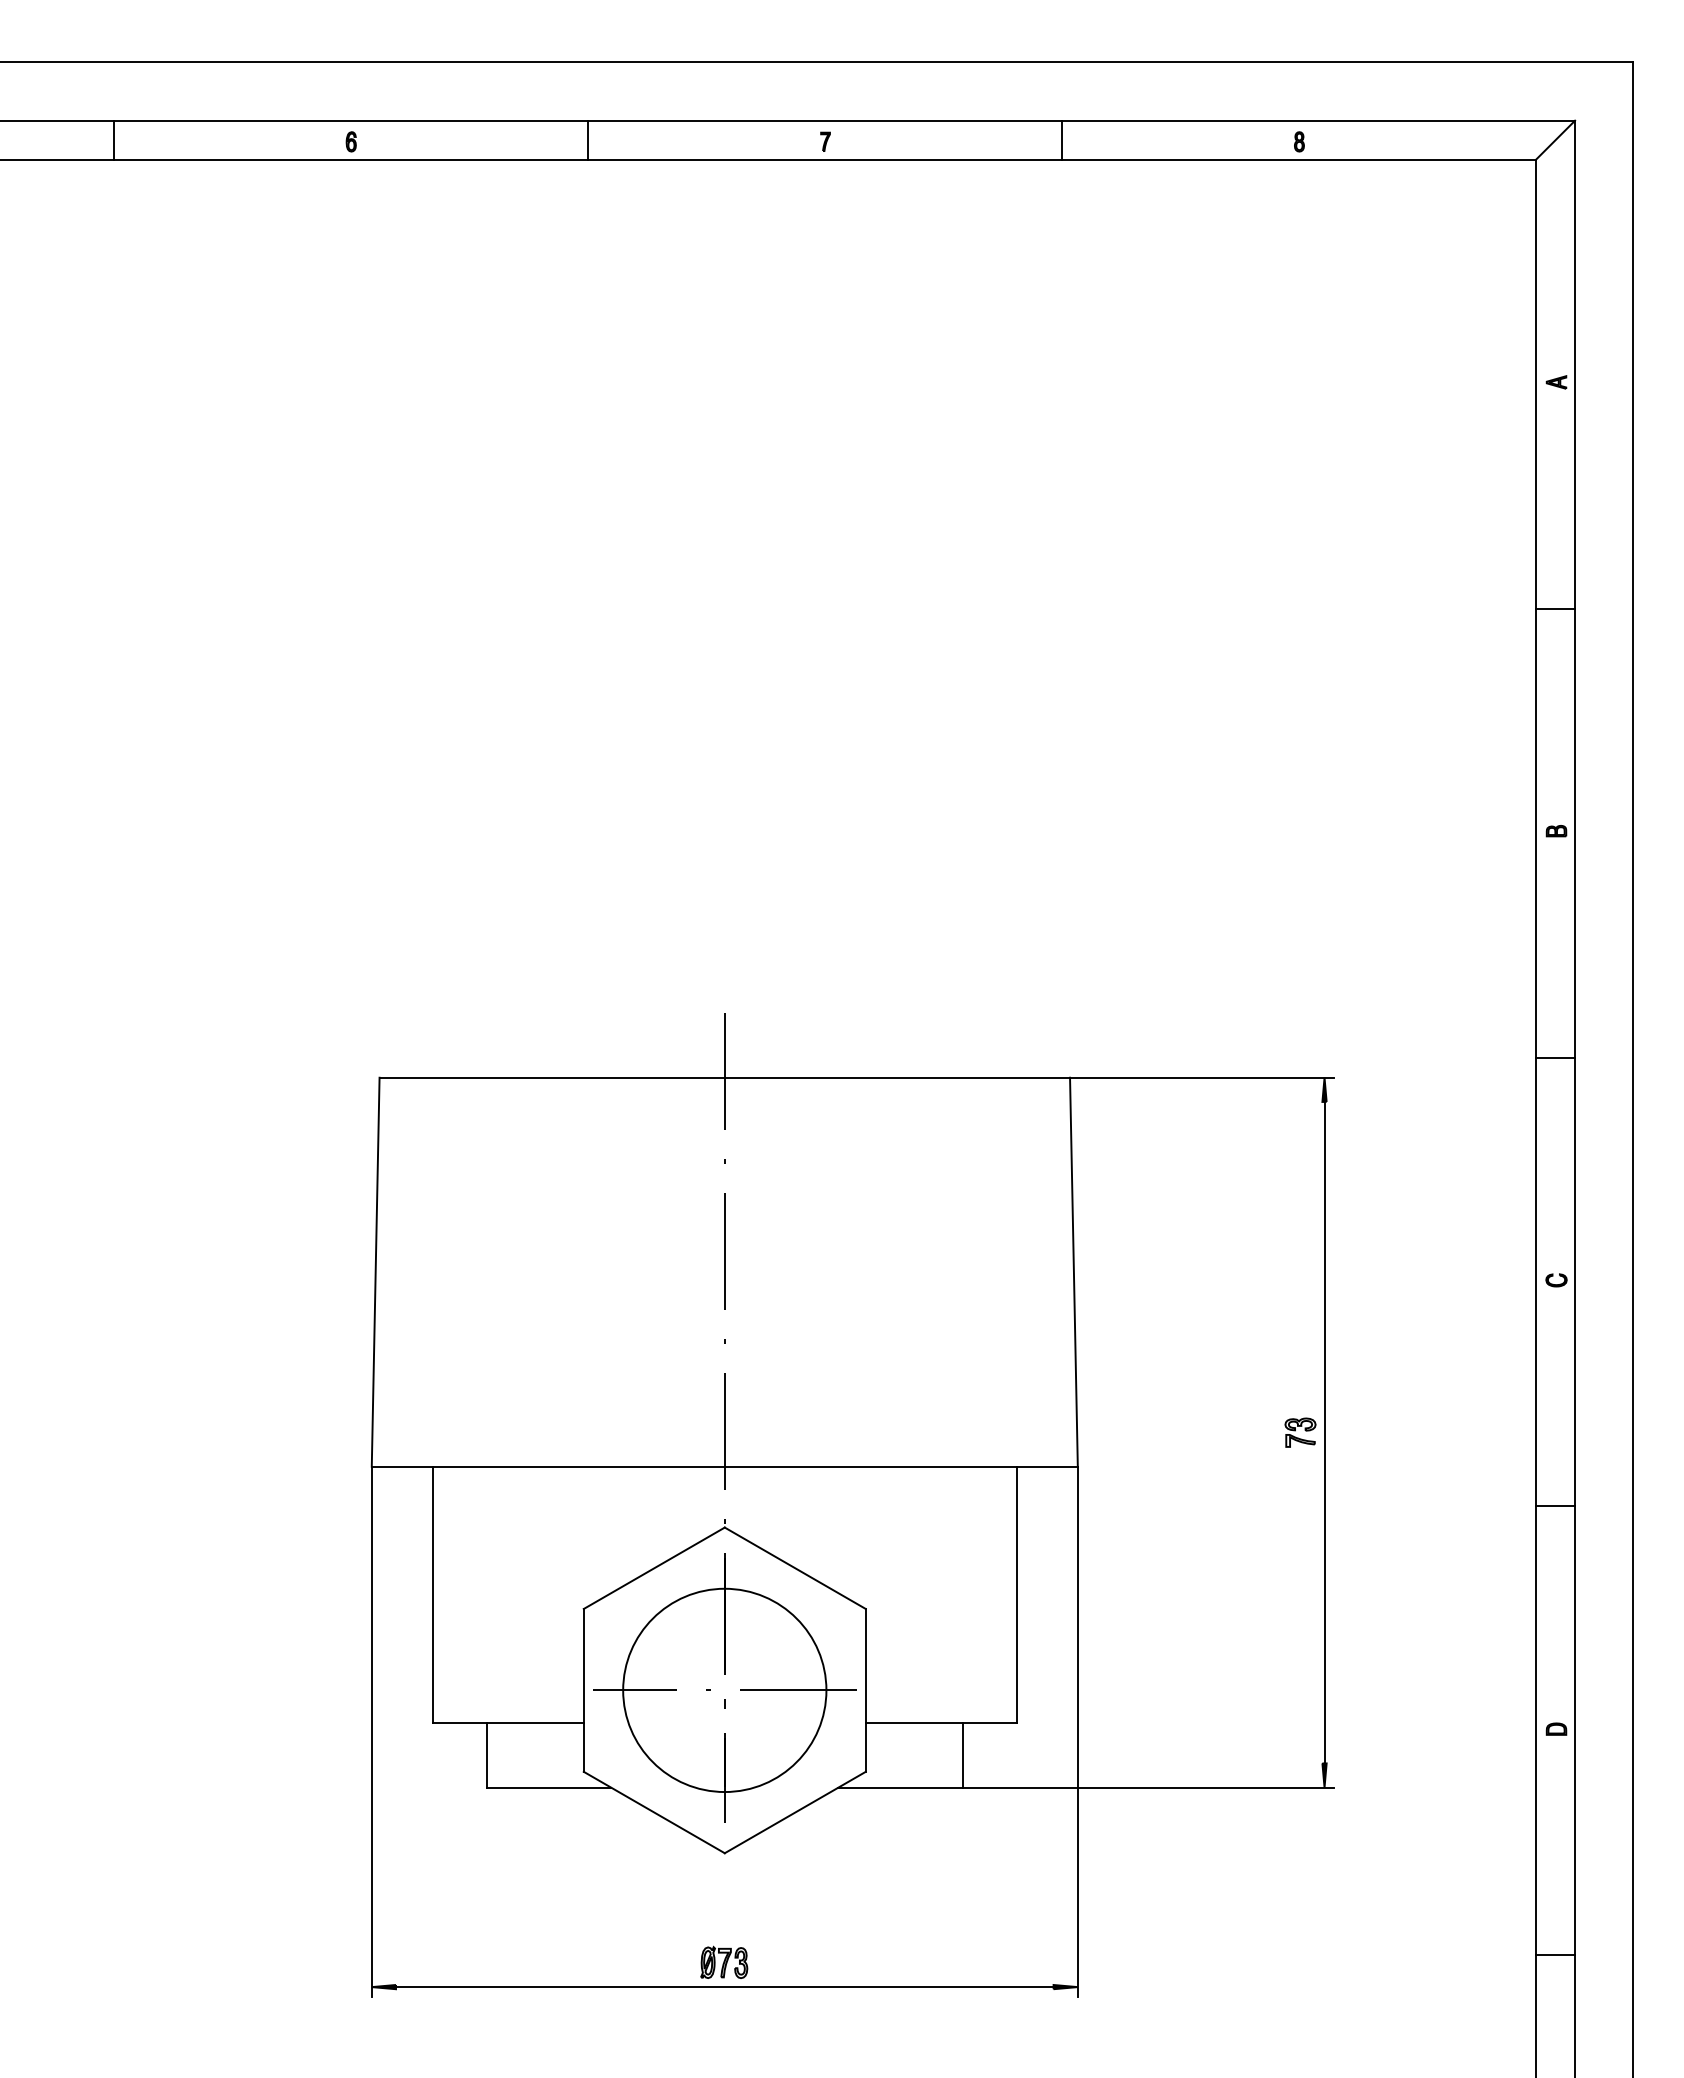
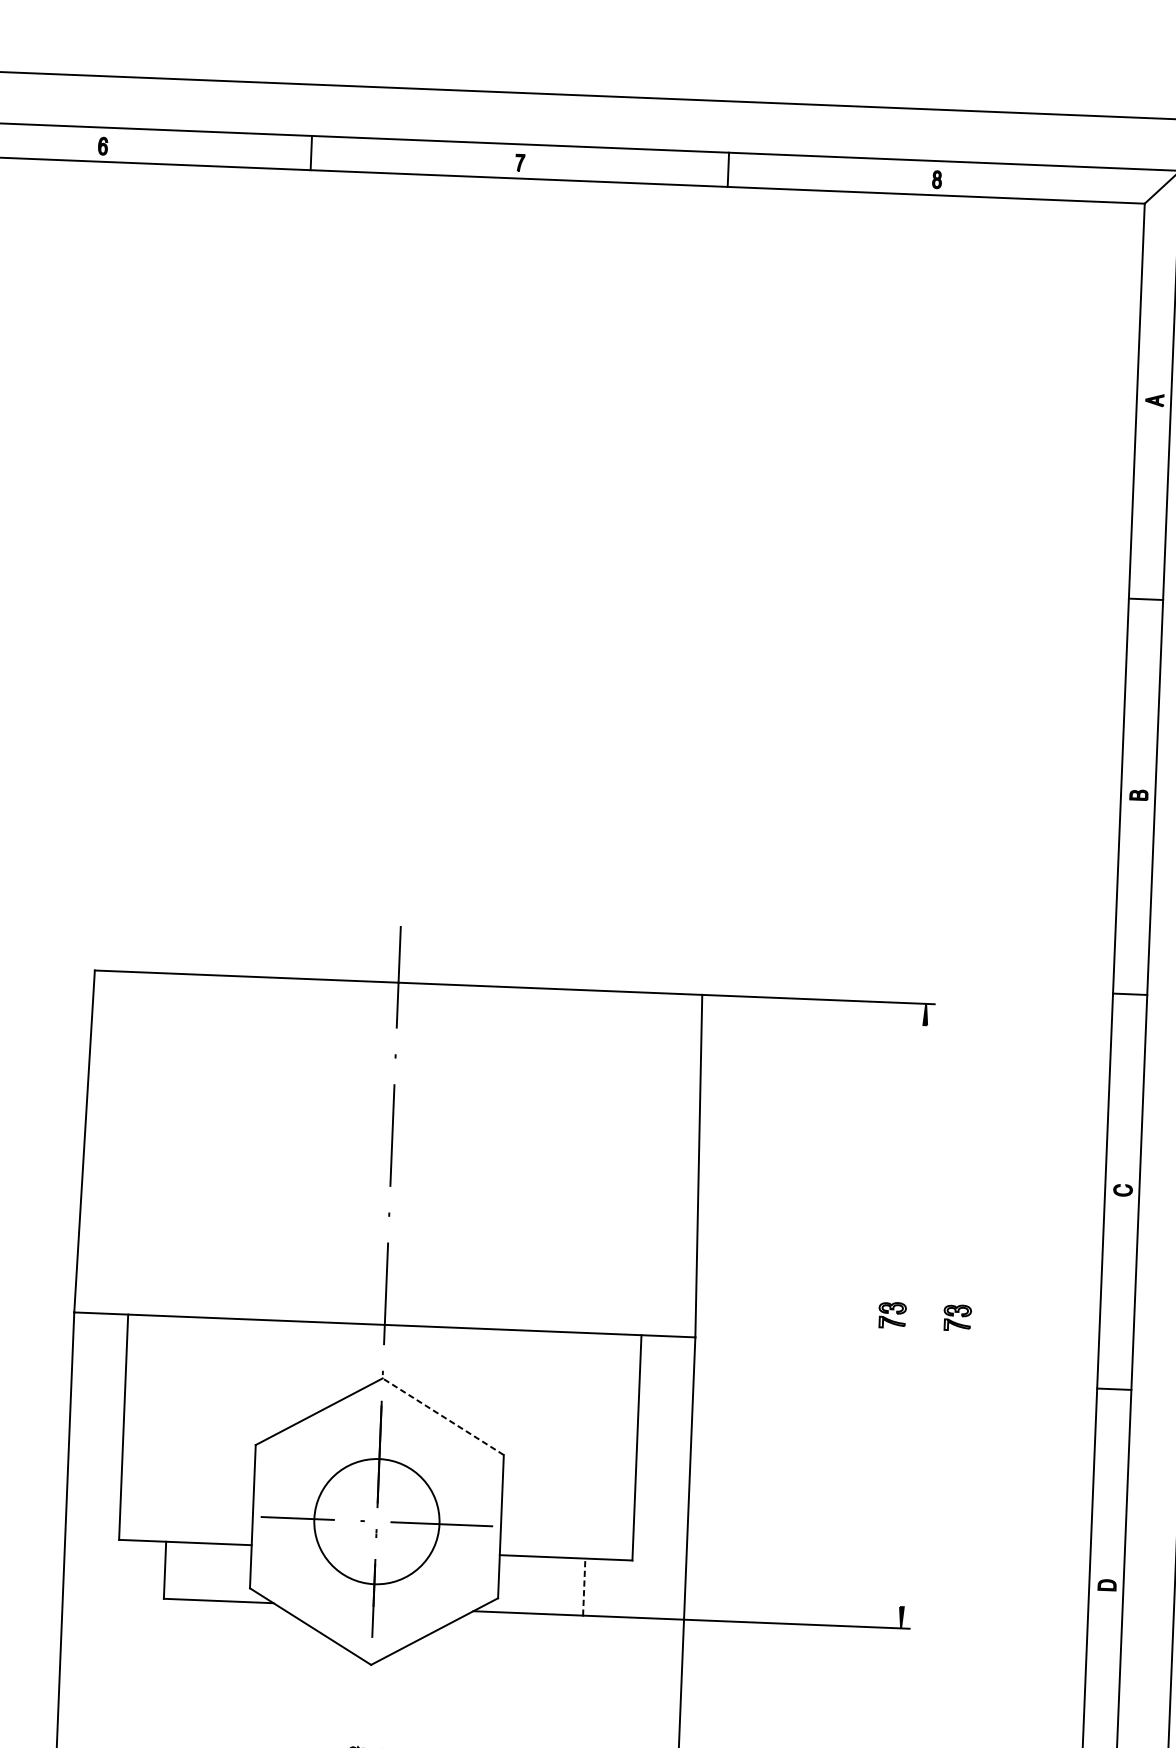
line: (1324, 1432) -> (913, 1315), removed
part: (1374, 1432) -> (957, 1317), added
line: (794, 1568) -> (442, 1416), solid -> dashed
circle: (724, 1690) -> (376, 1521), size x0.7
line: (963, 1754) -> (584, 1586), solid -> dashed

